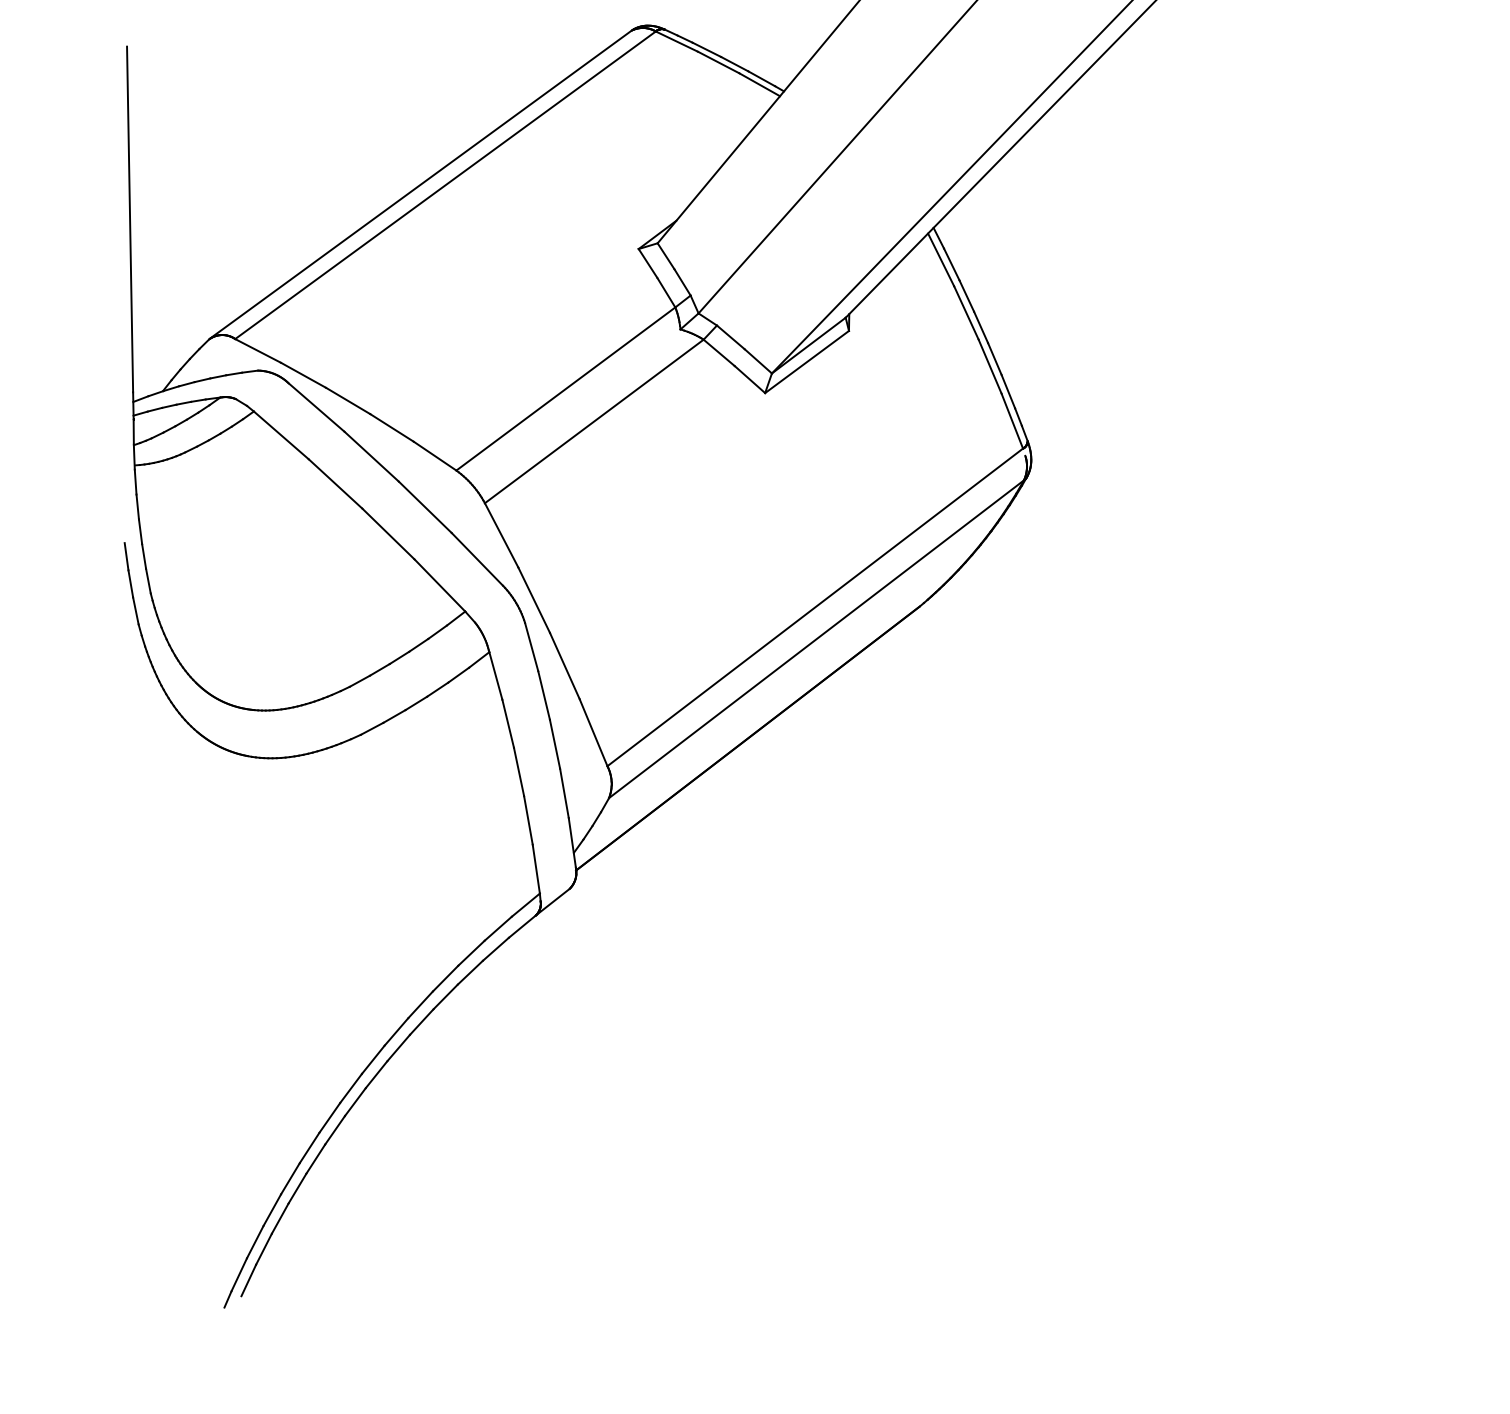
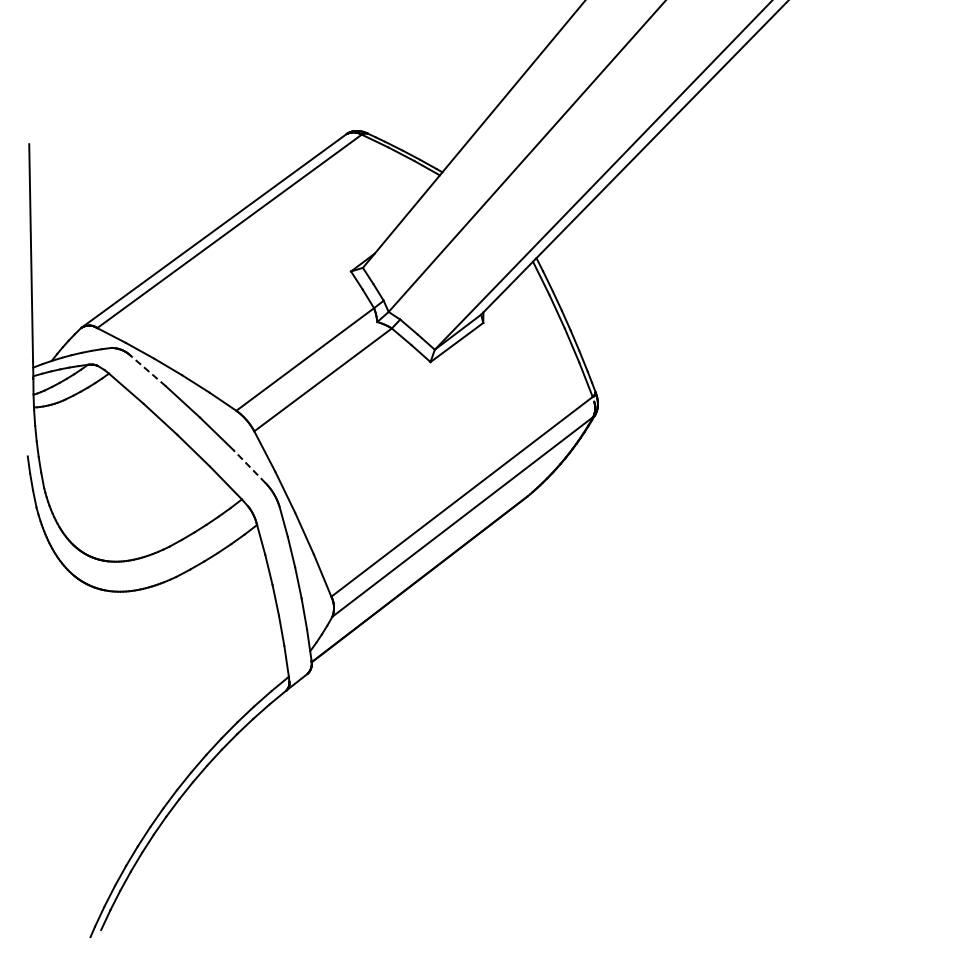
line: (316, 406) -> (148, 370), solid -> dashed
line: (477, 559) -> (249, 466), solid -> dashed

